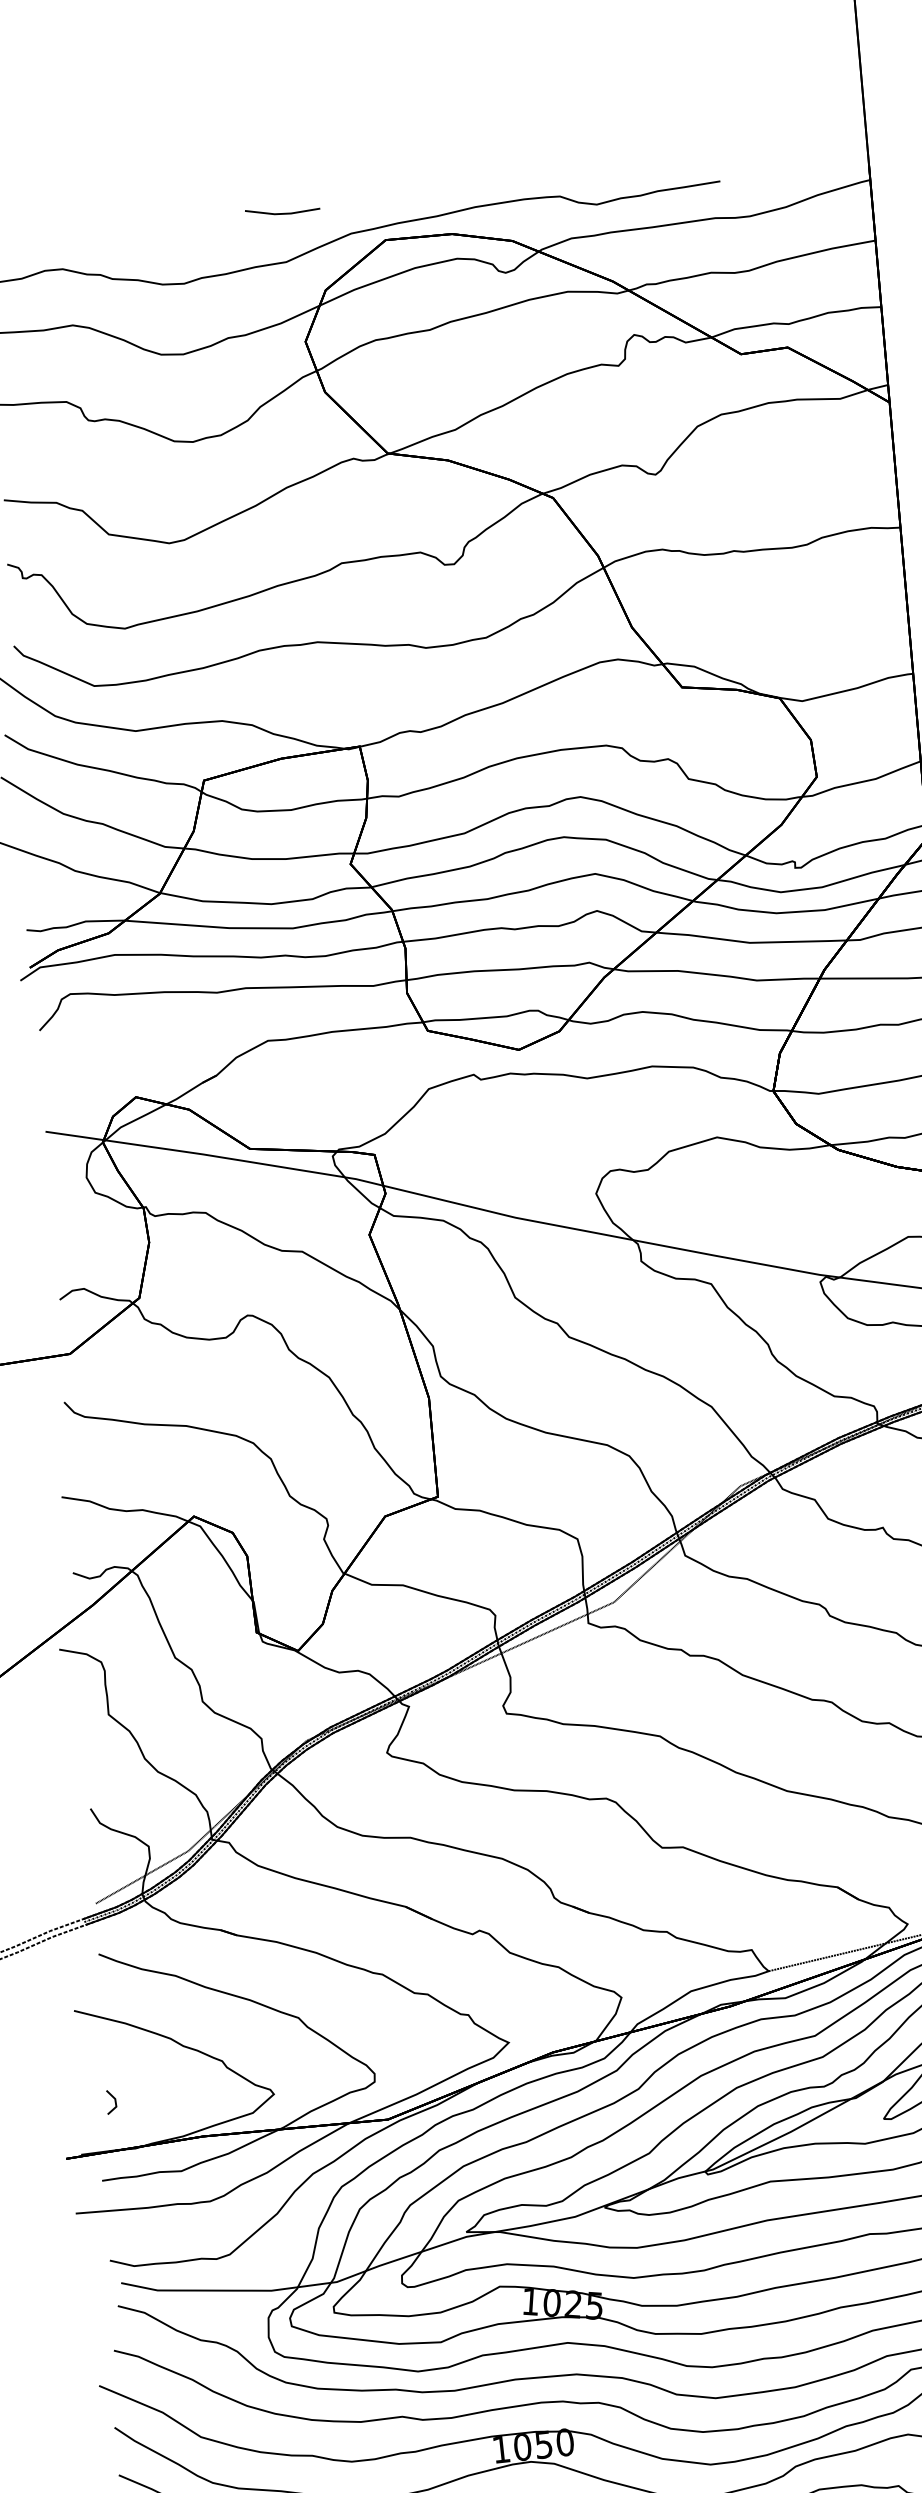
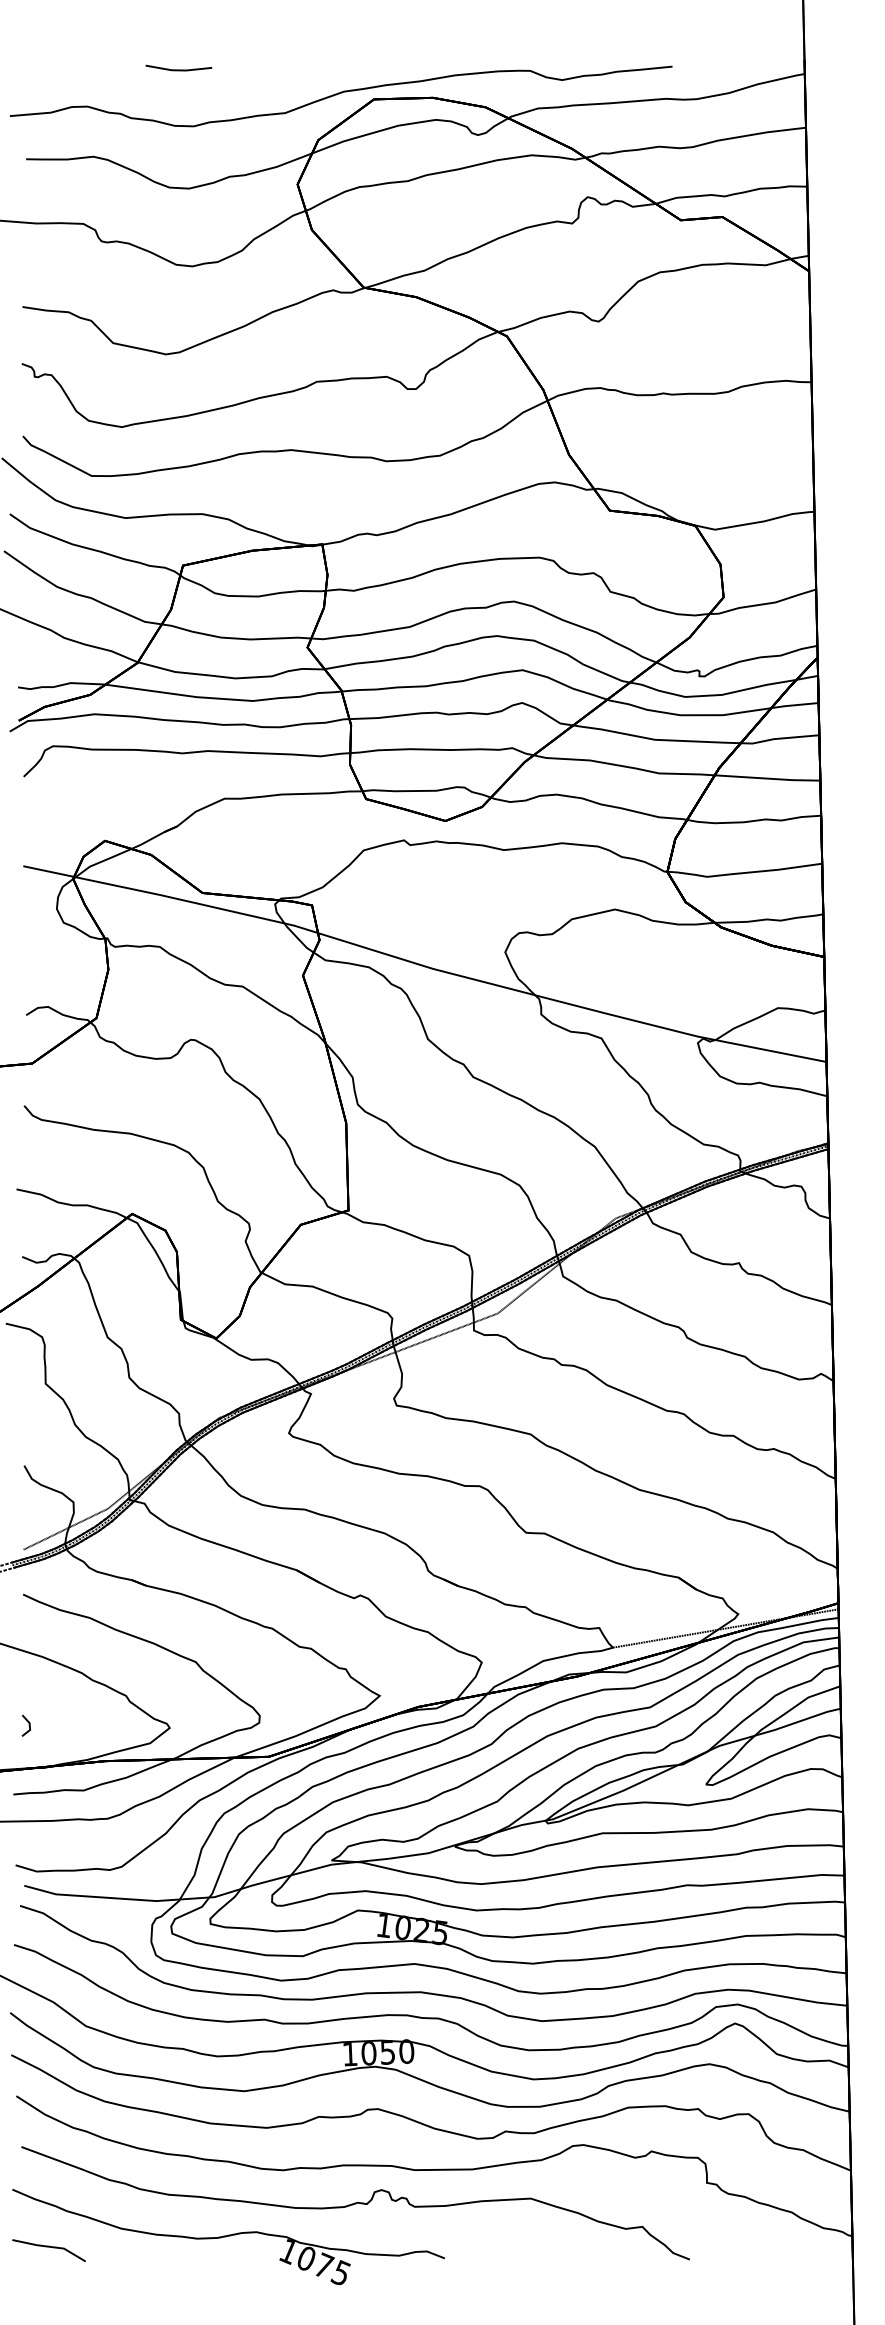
part: (282, 210) -> (178, 67), moved

